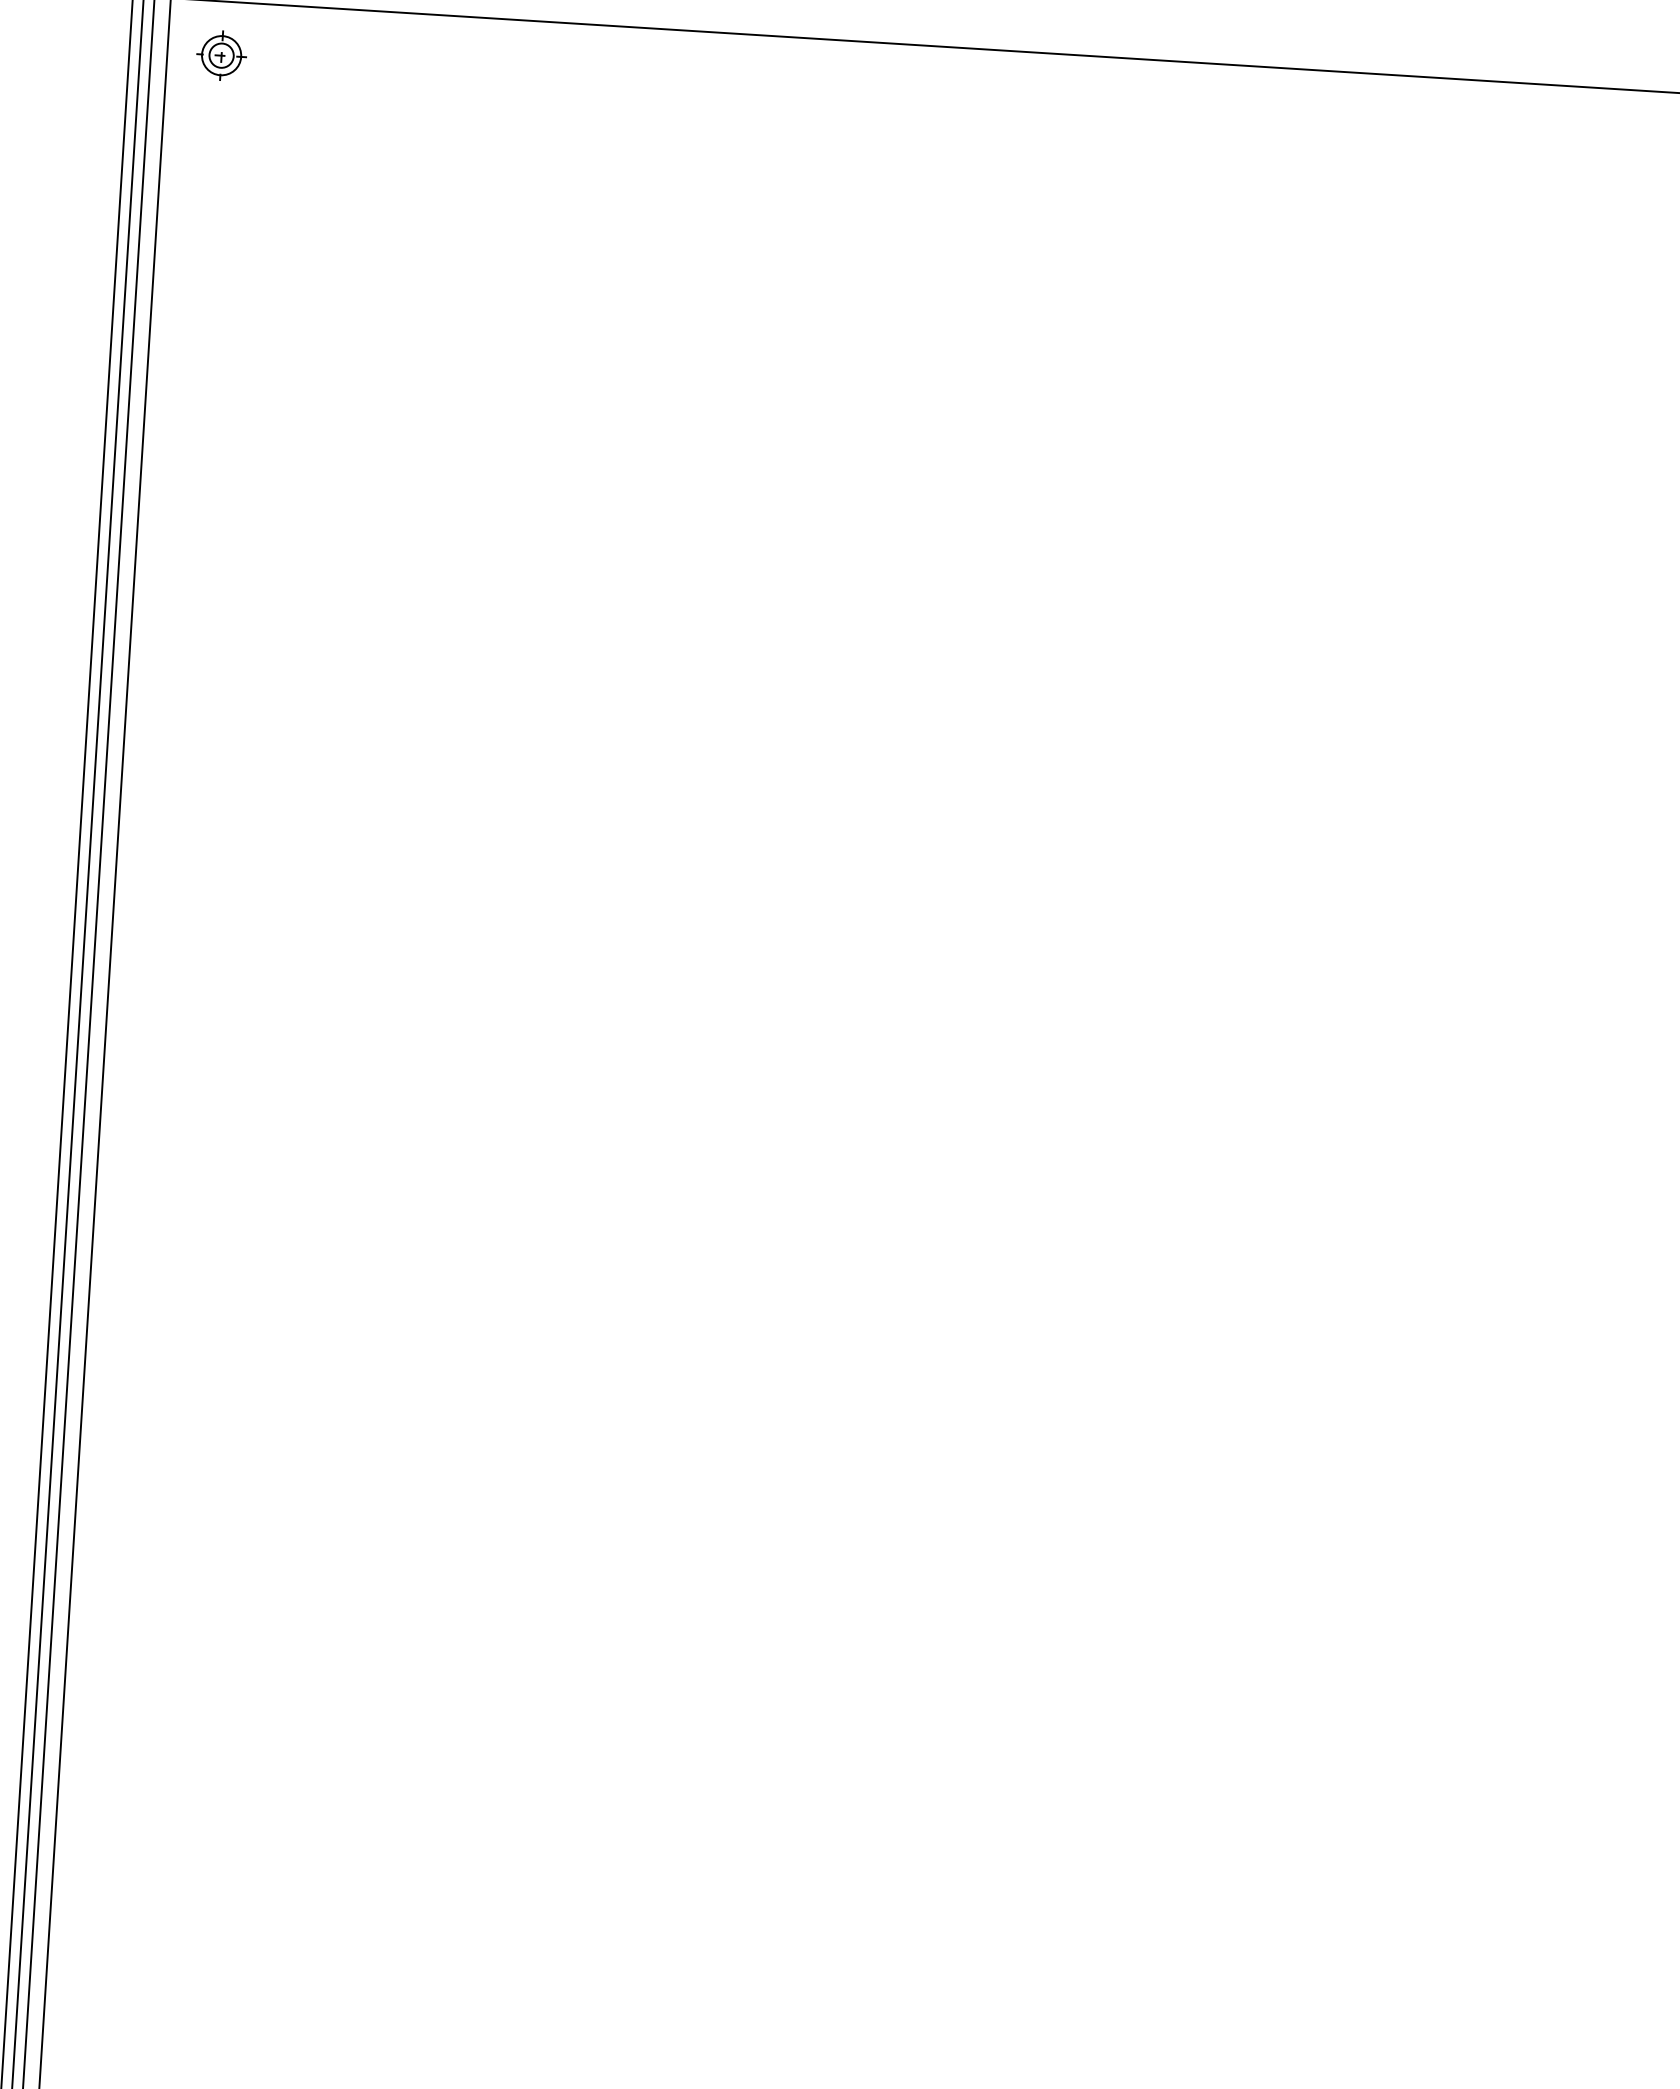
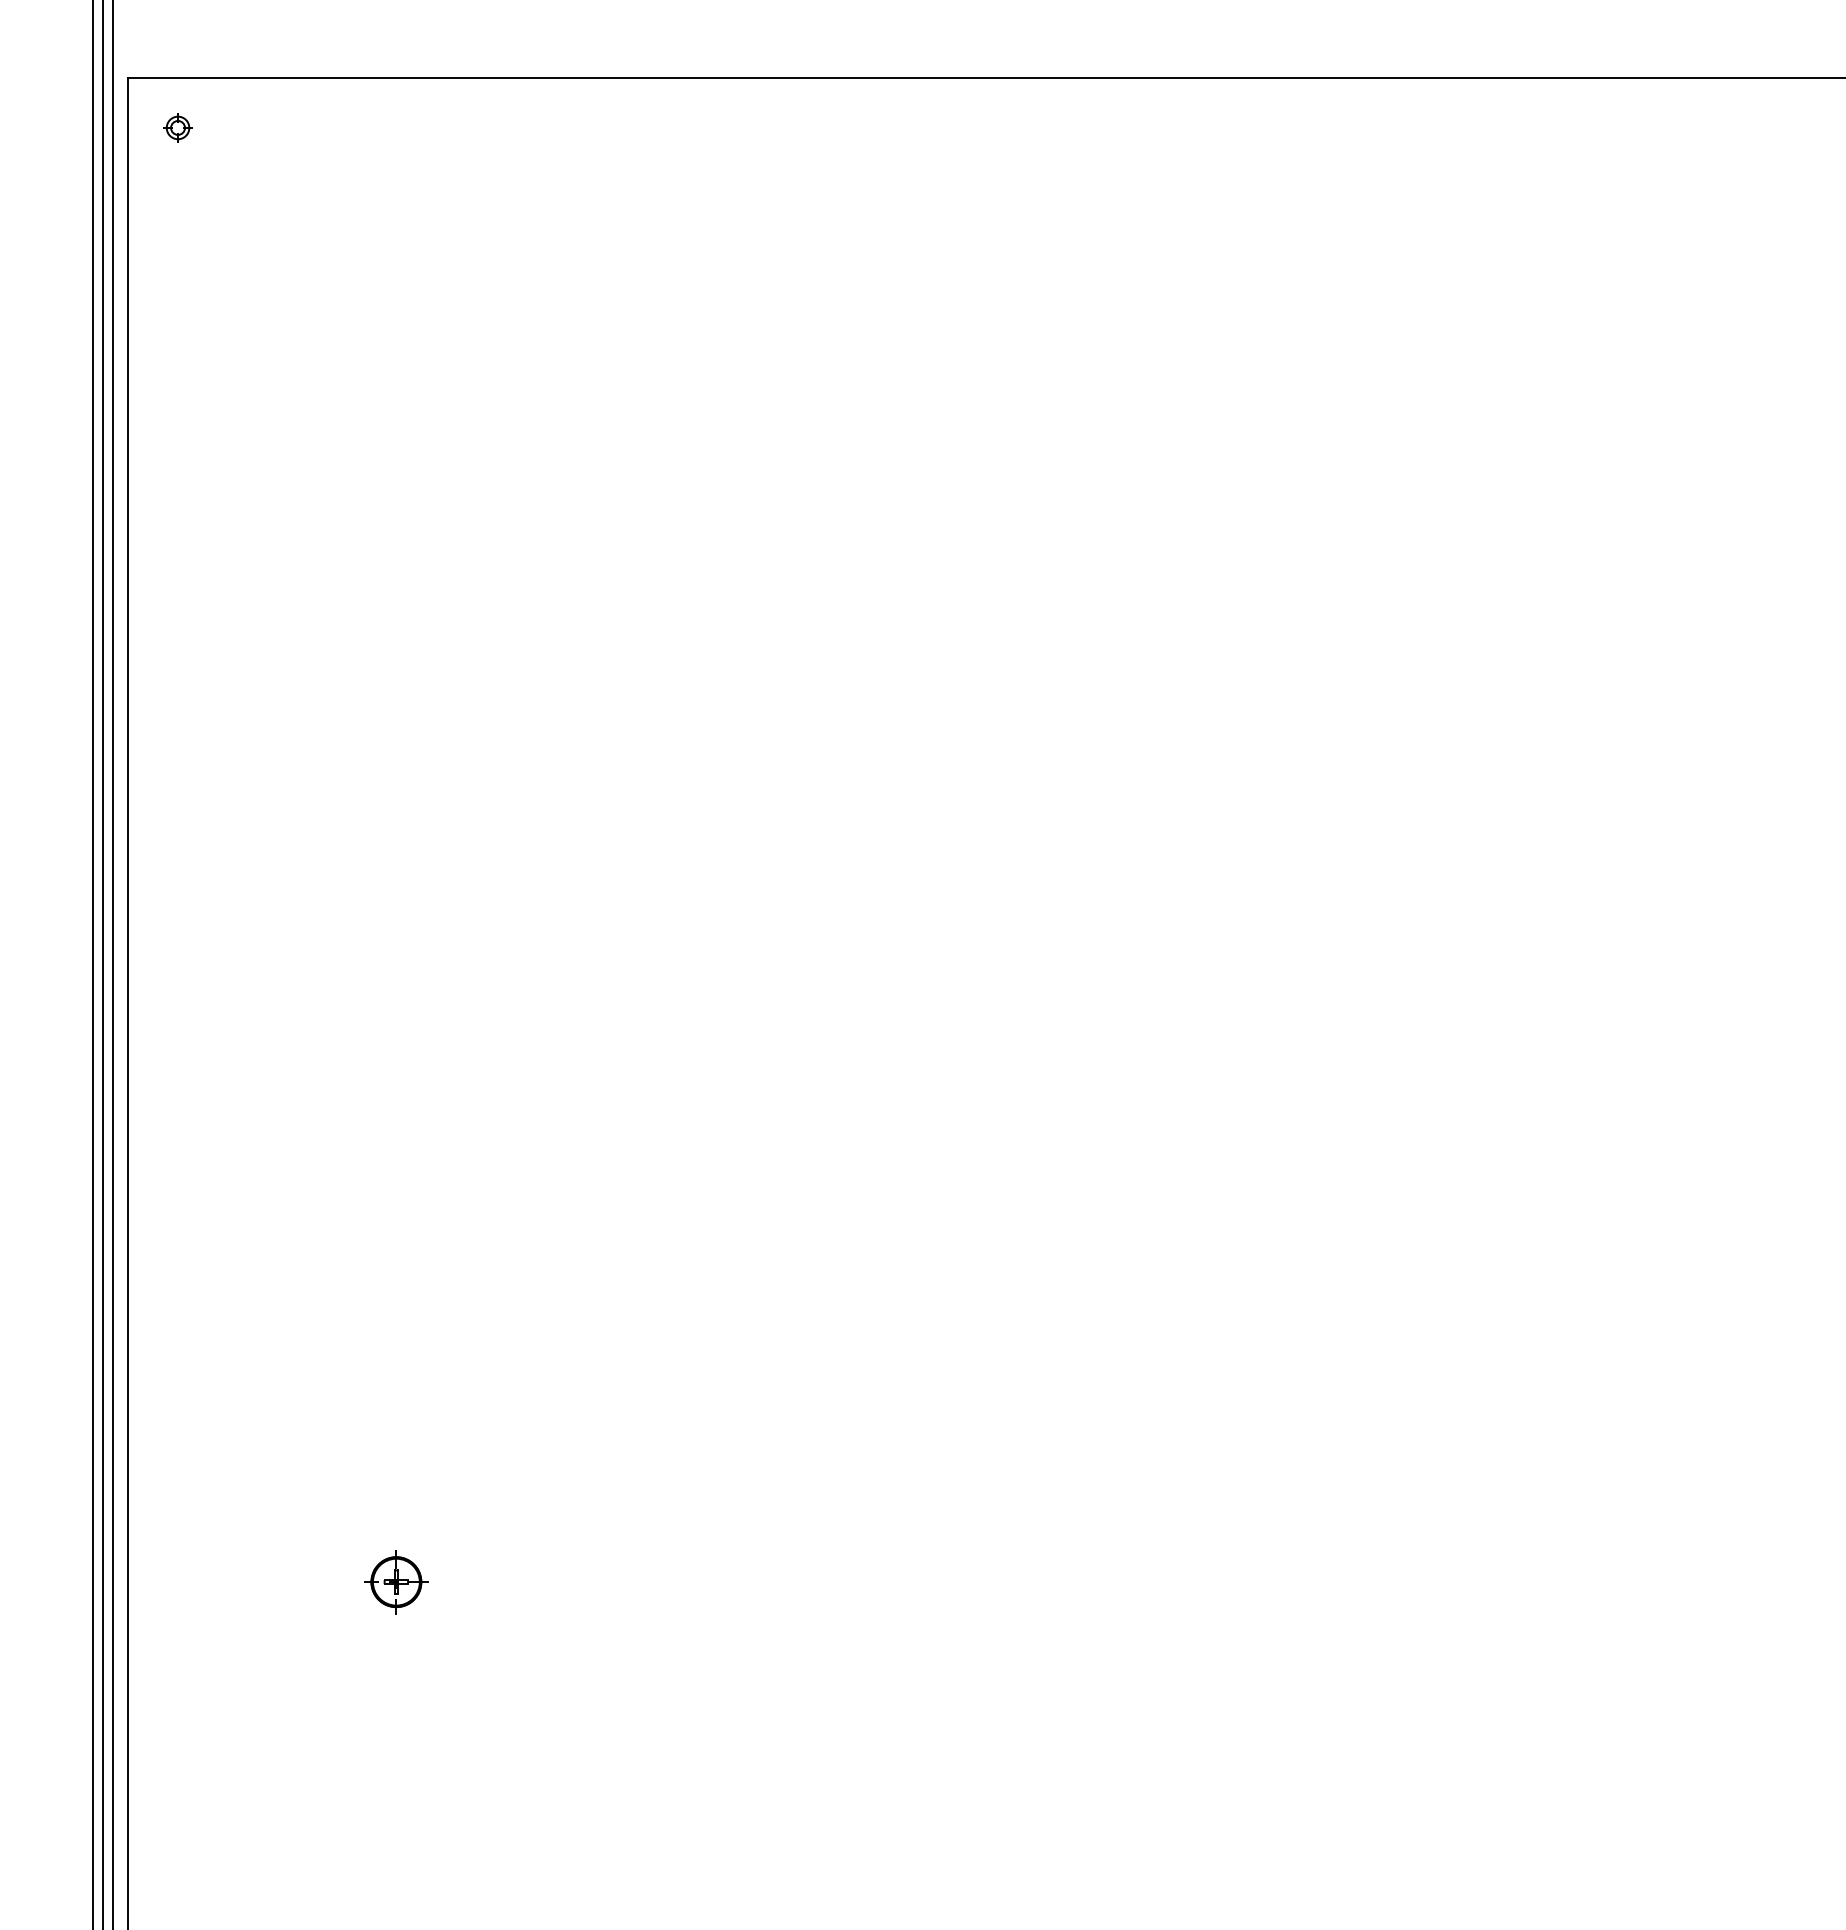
part: (221, 55) -> (177, 127), size x0.62
part: (359, 1648) -> (396, 1582), added

